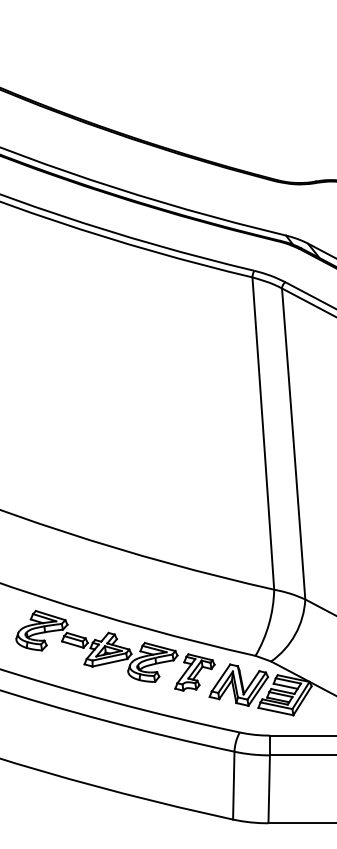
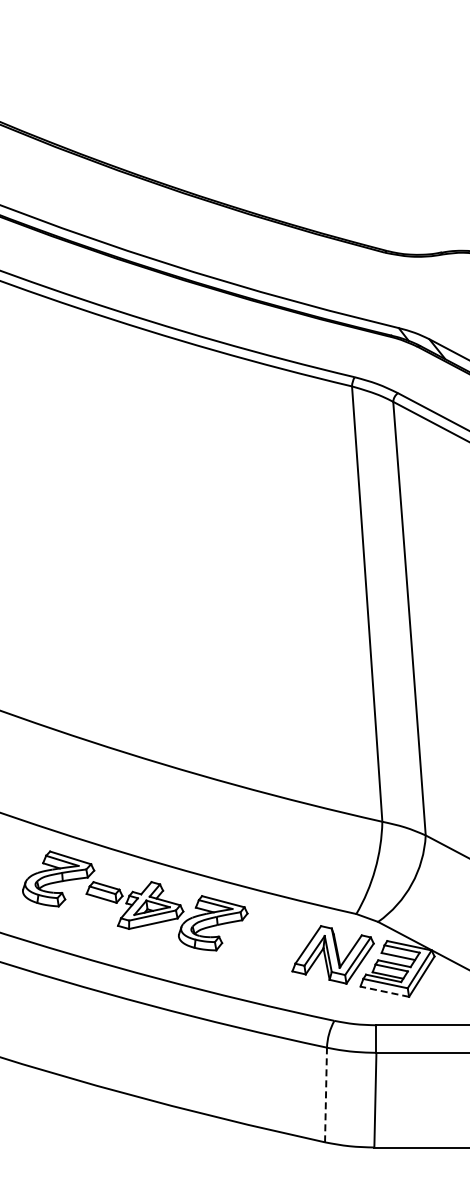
part: (194, 671) -> (271, 936), removed
line: (275, 711) -> (384, 991), solid -> dashed
line: (234, 785) -> (326, 1094), solid -> dashed

